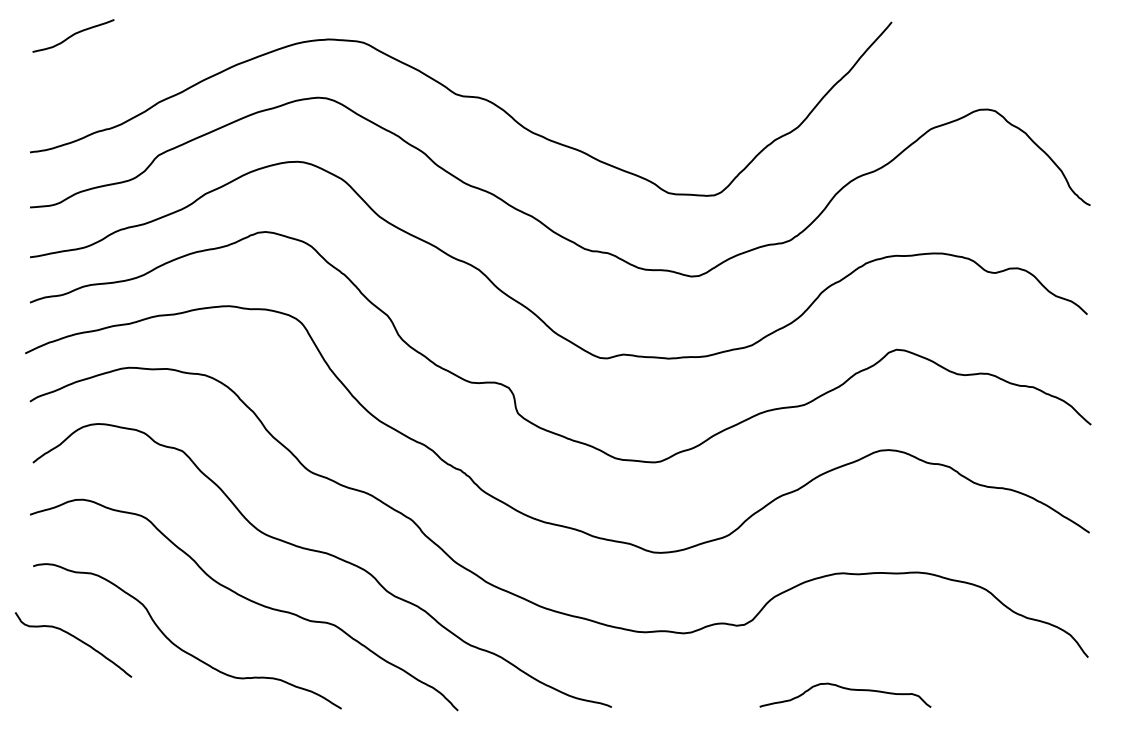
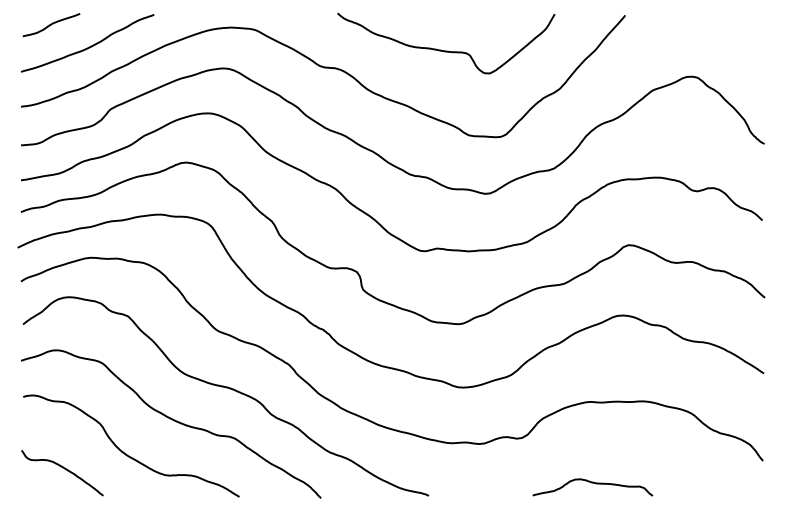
curve: (127, 66) -> (89, 46), added
curve: (636, 72) -> (446, 50), added
curve: (76, 639) -> (64, 469), moved

